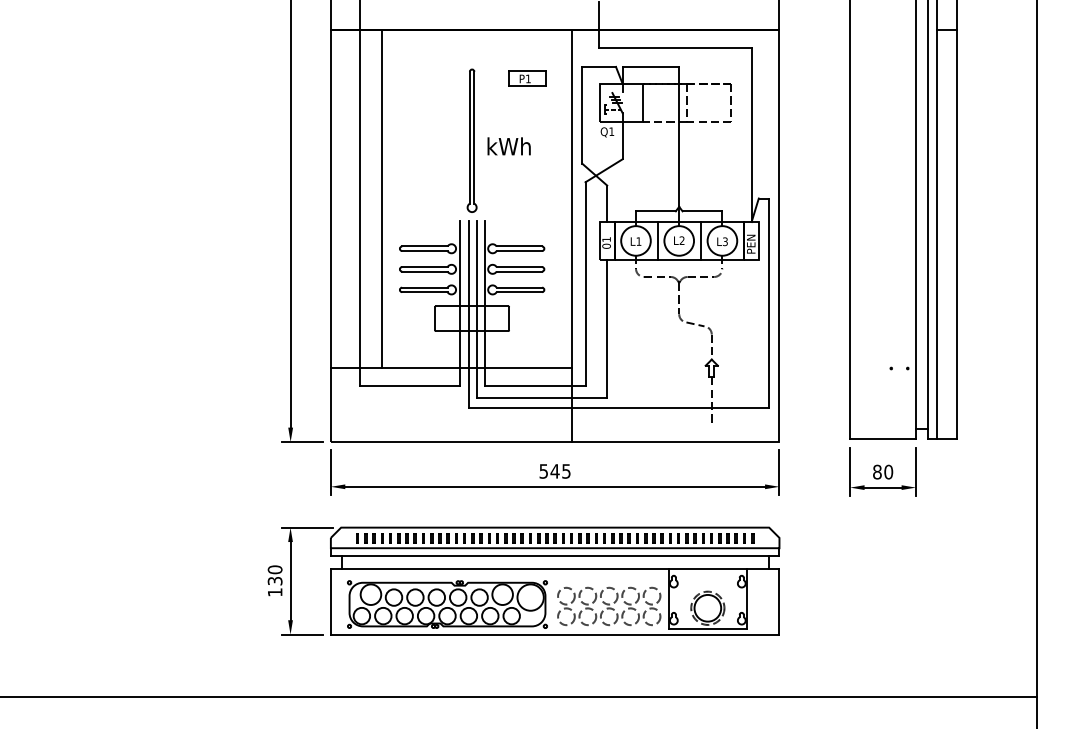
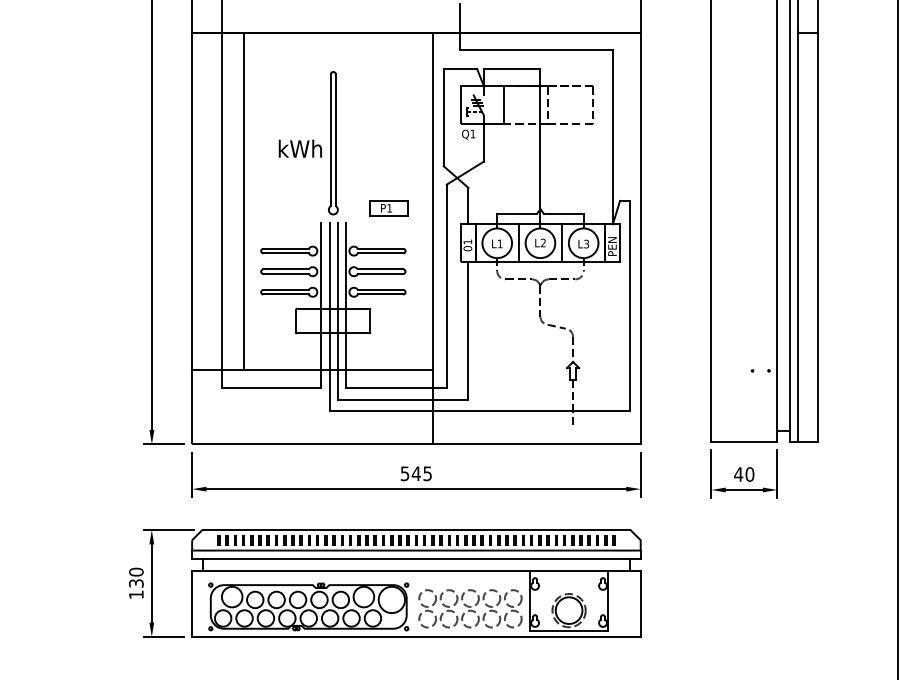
part: (527, 78) -> (388, 207), moved
text: (508, 146) -> (299, 148), moved
text: (877, 471) -> (738, 473), 80 -> 40

